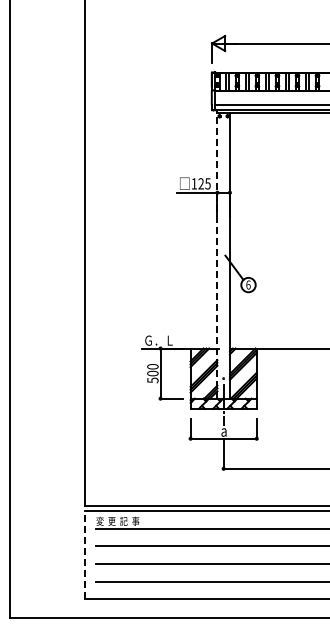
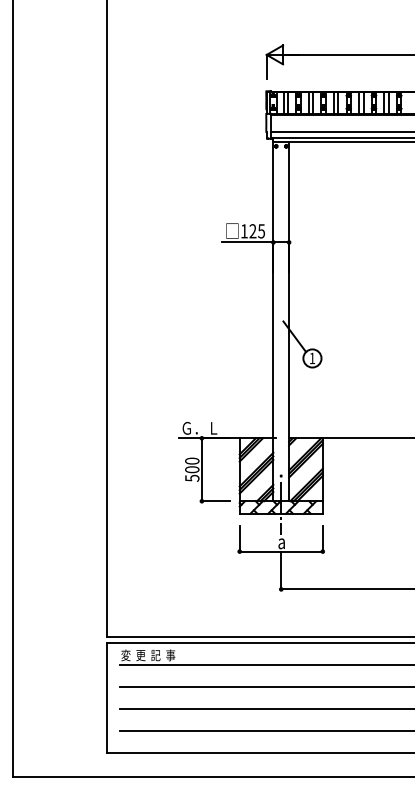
line: (217, 255) -> (273, 321), dashed -> solid
text: (248, 284) -> (312, 357), 6 -> 1
line: (85, 555) -> (107, 698), dashed -> solid

